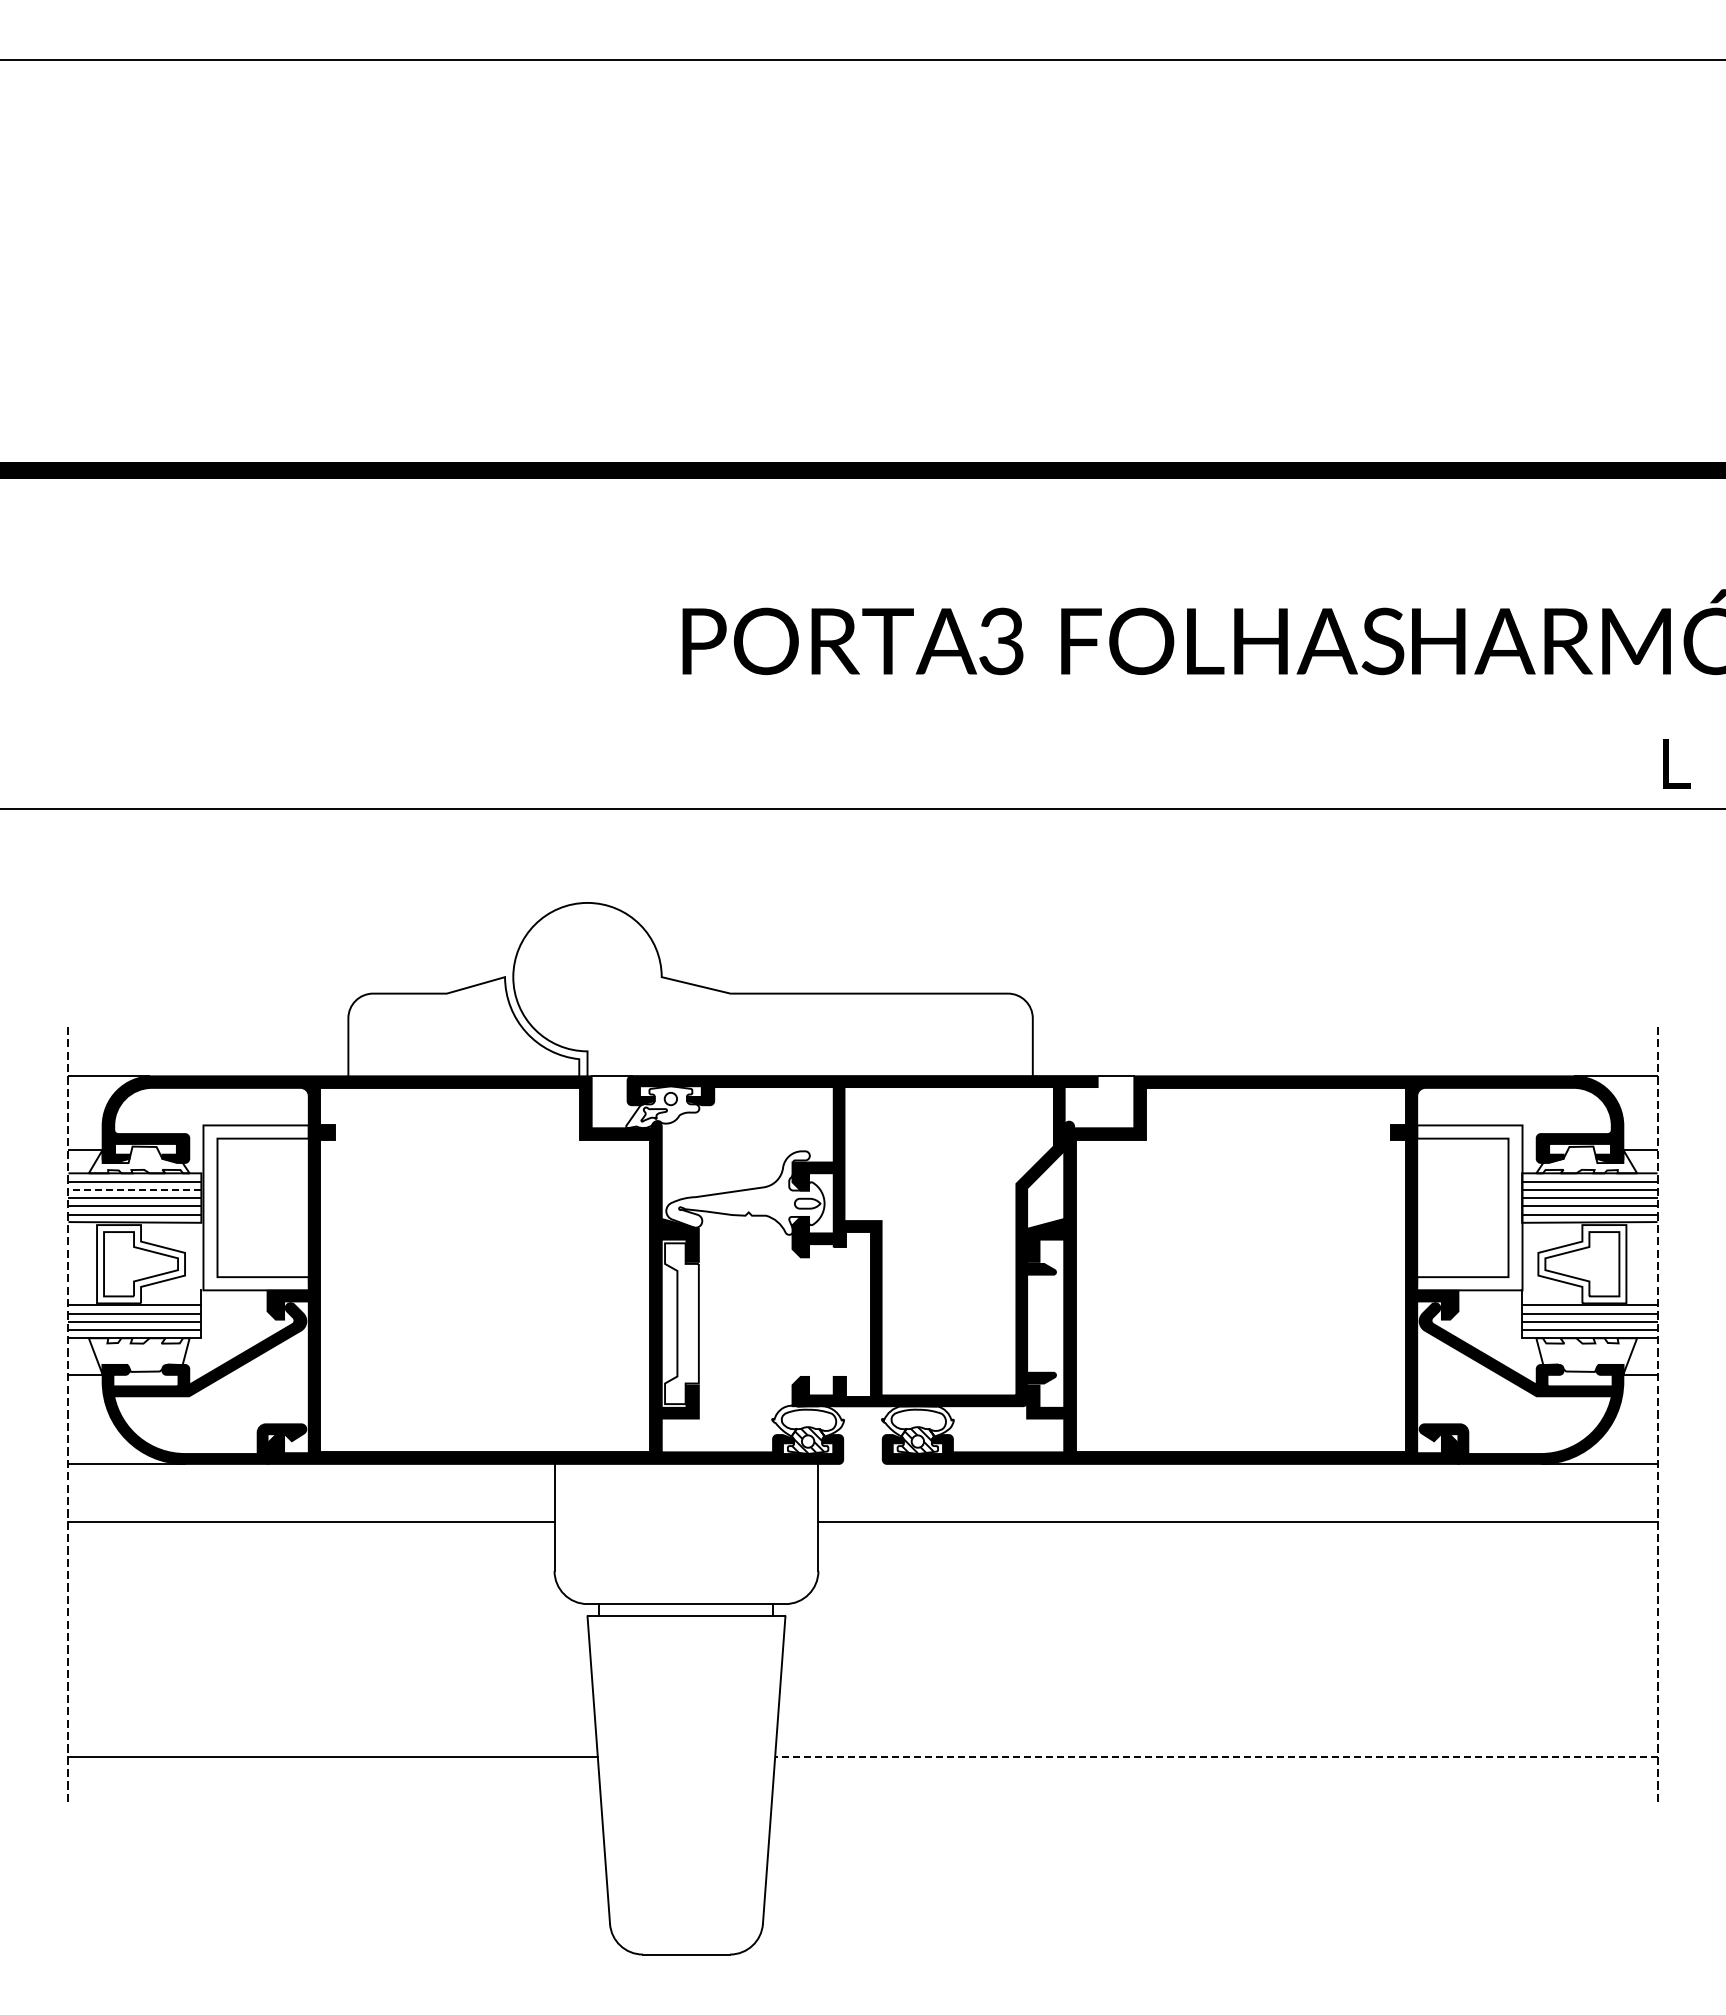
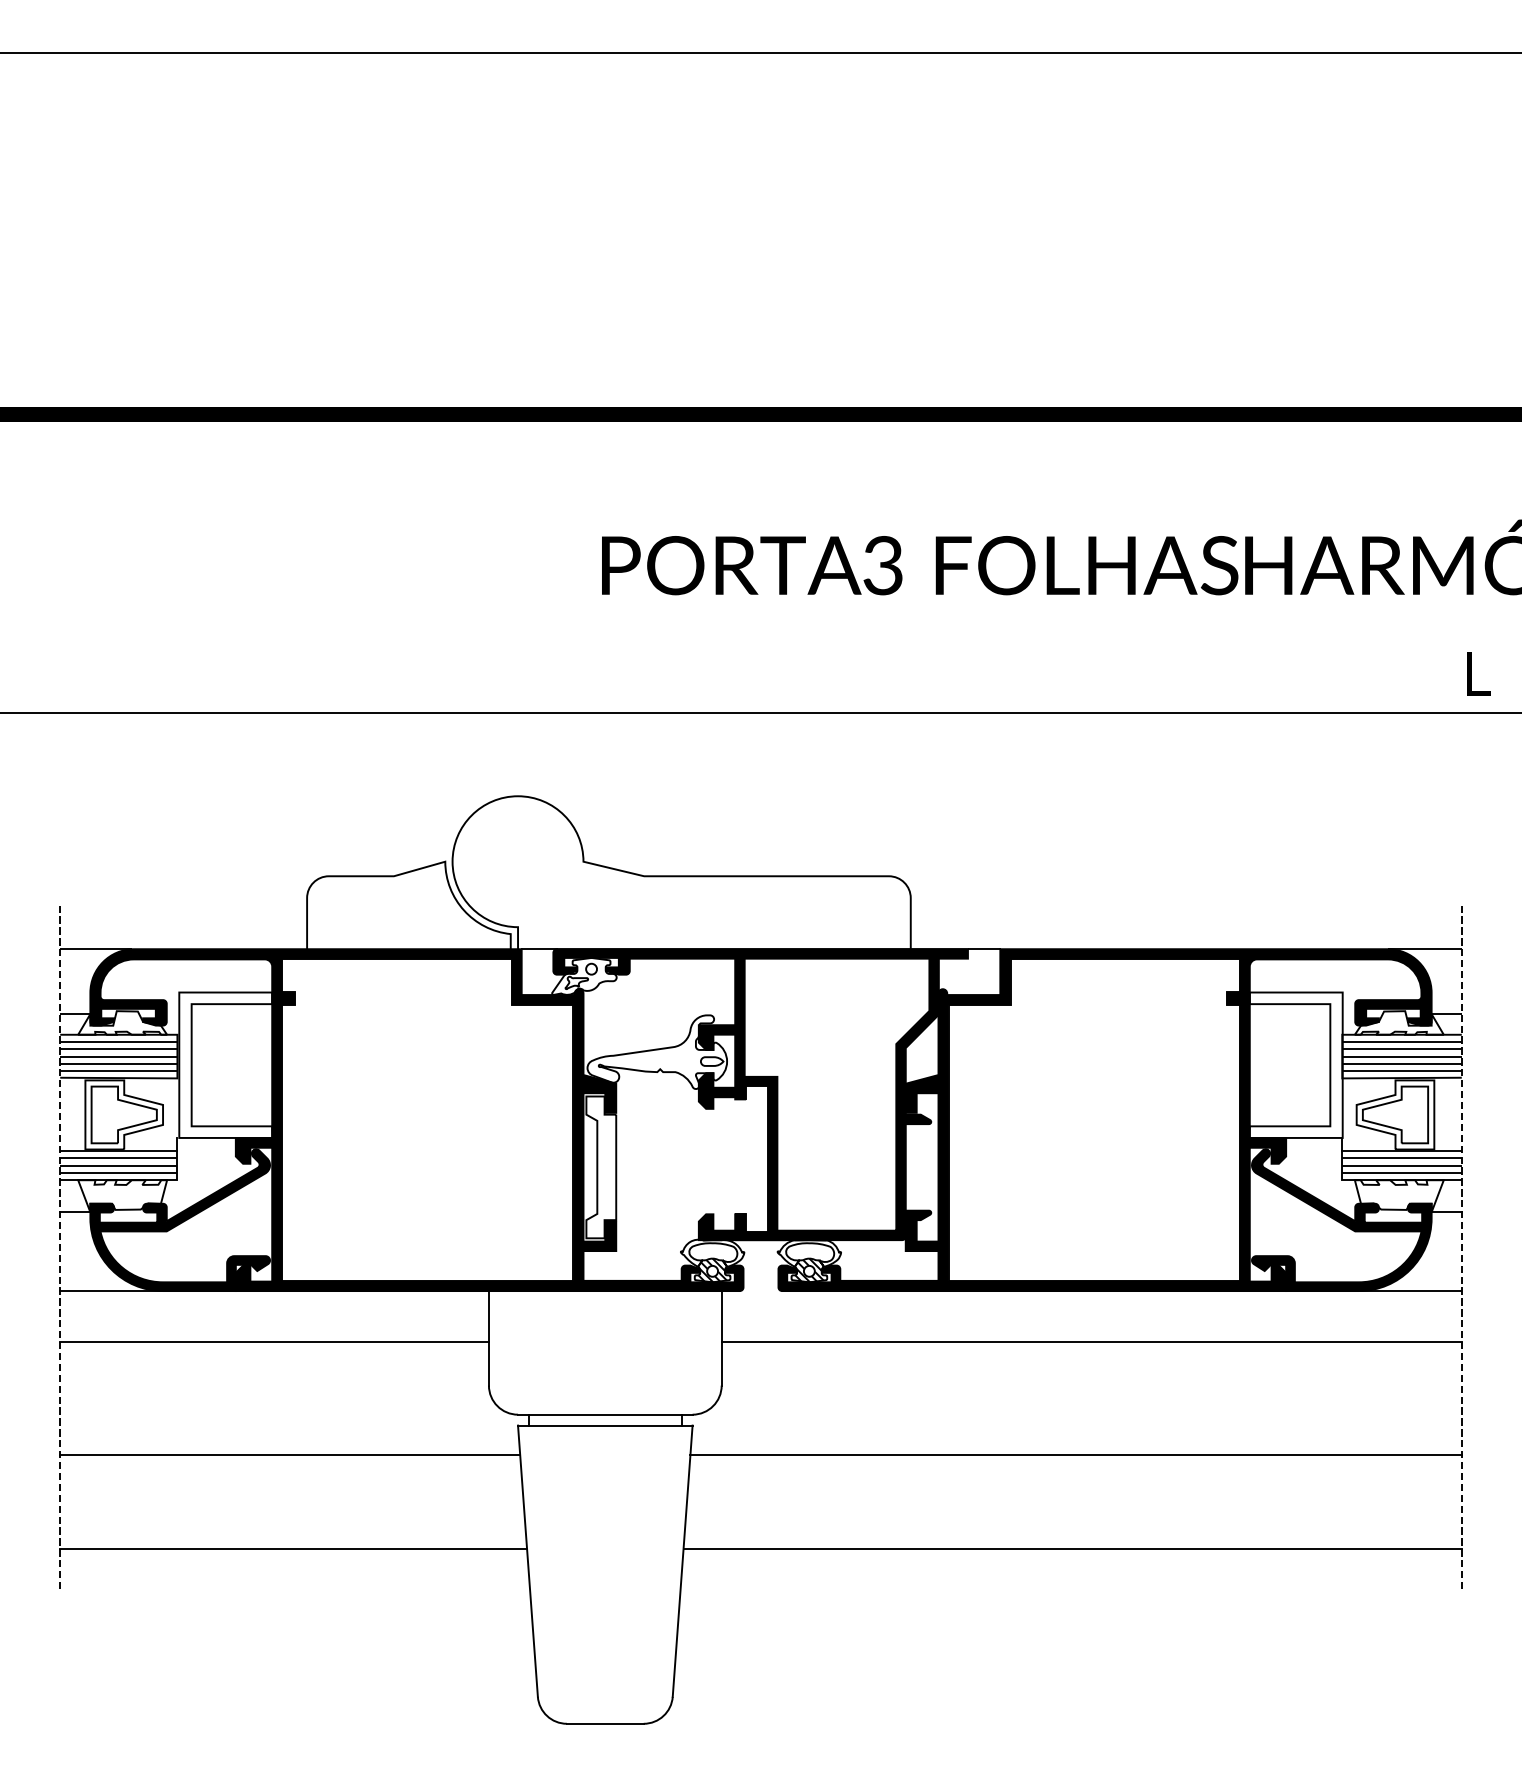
line: (134, 1189) -> (118, 1049), dashed -> solid
line: (328, 1649) -> (289, 1454), added
line: (1220, 1649) -> (1076, 1454), added
line: (1215, 1756) -> (1071, 1549), dashed -> solid

